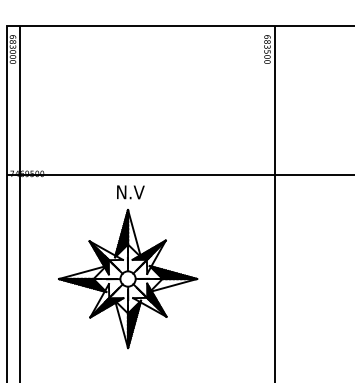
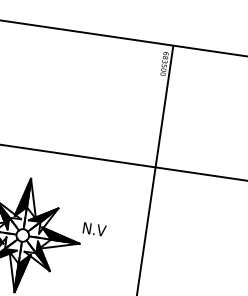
text: (130, 192) -> (94, 229), moved

